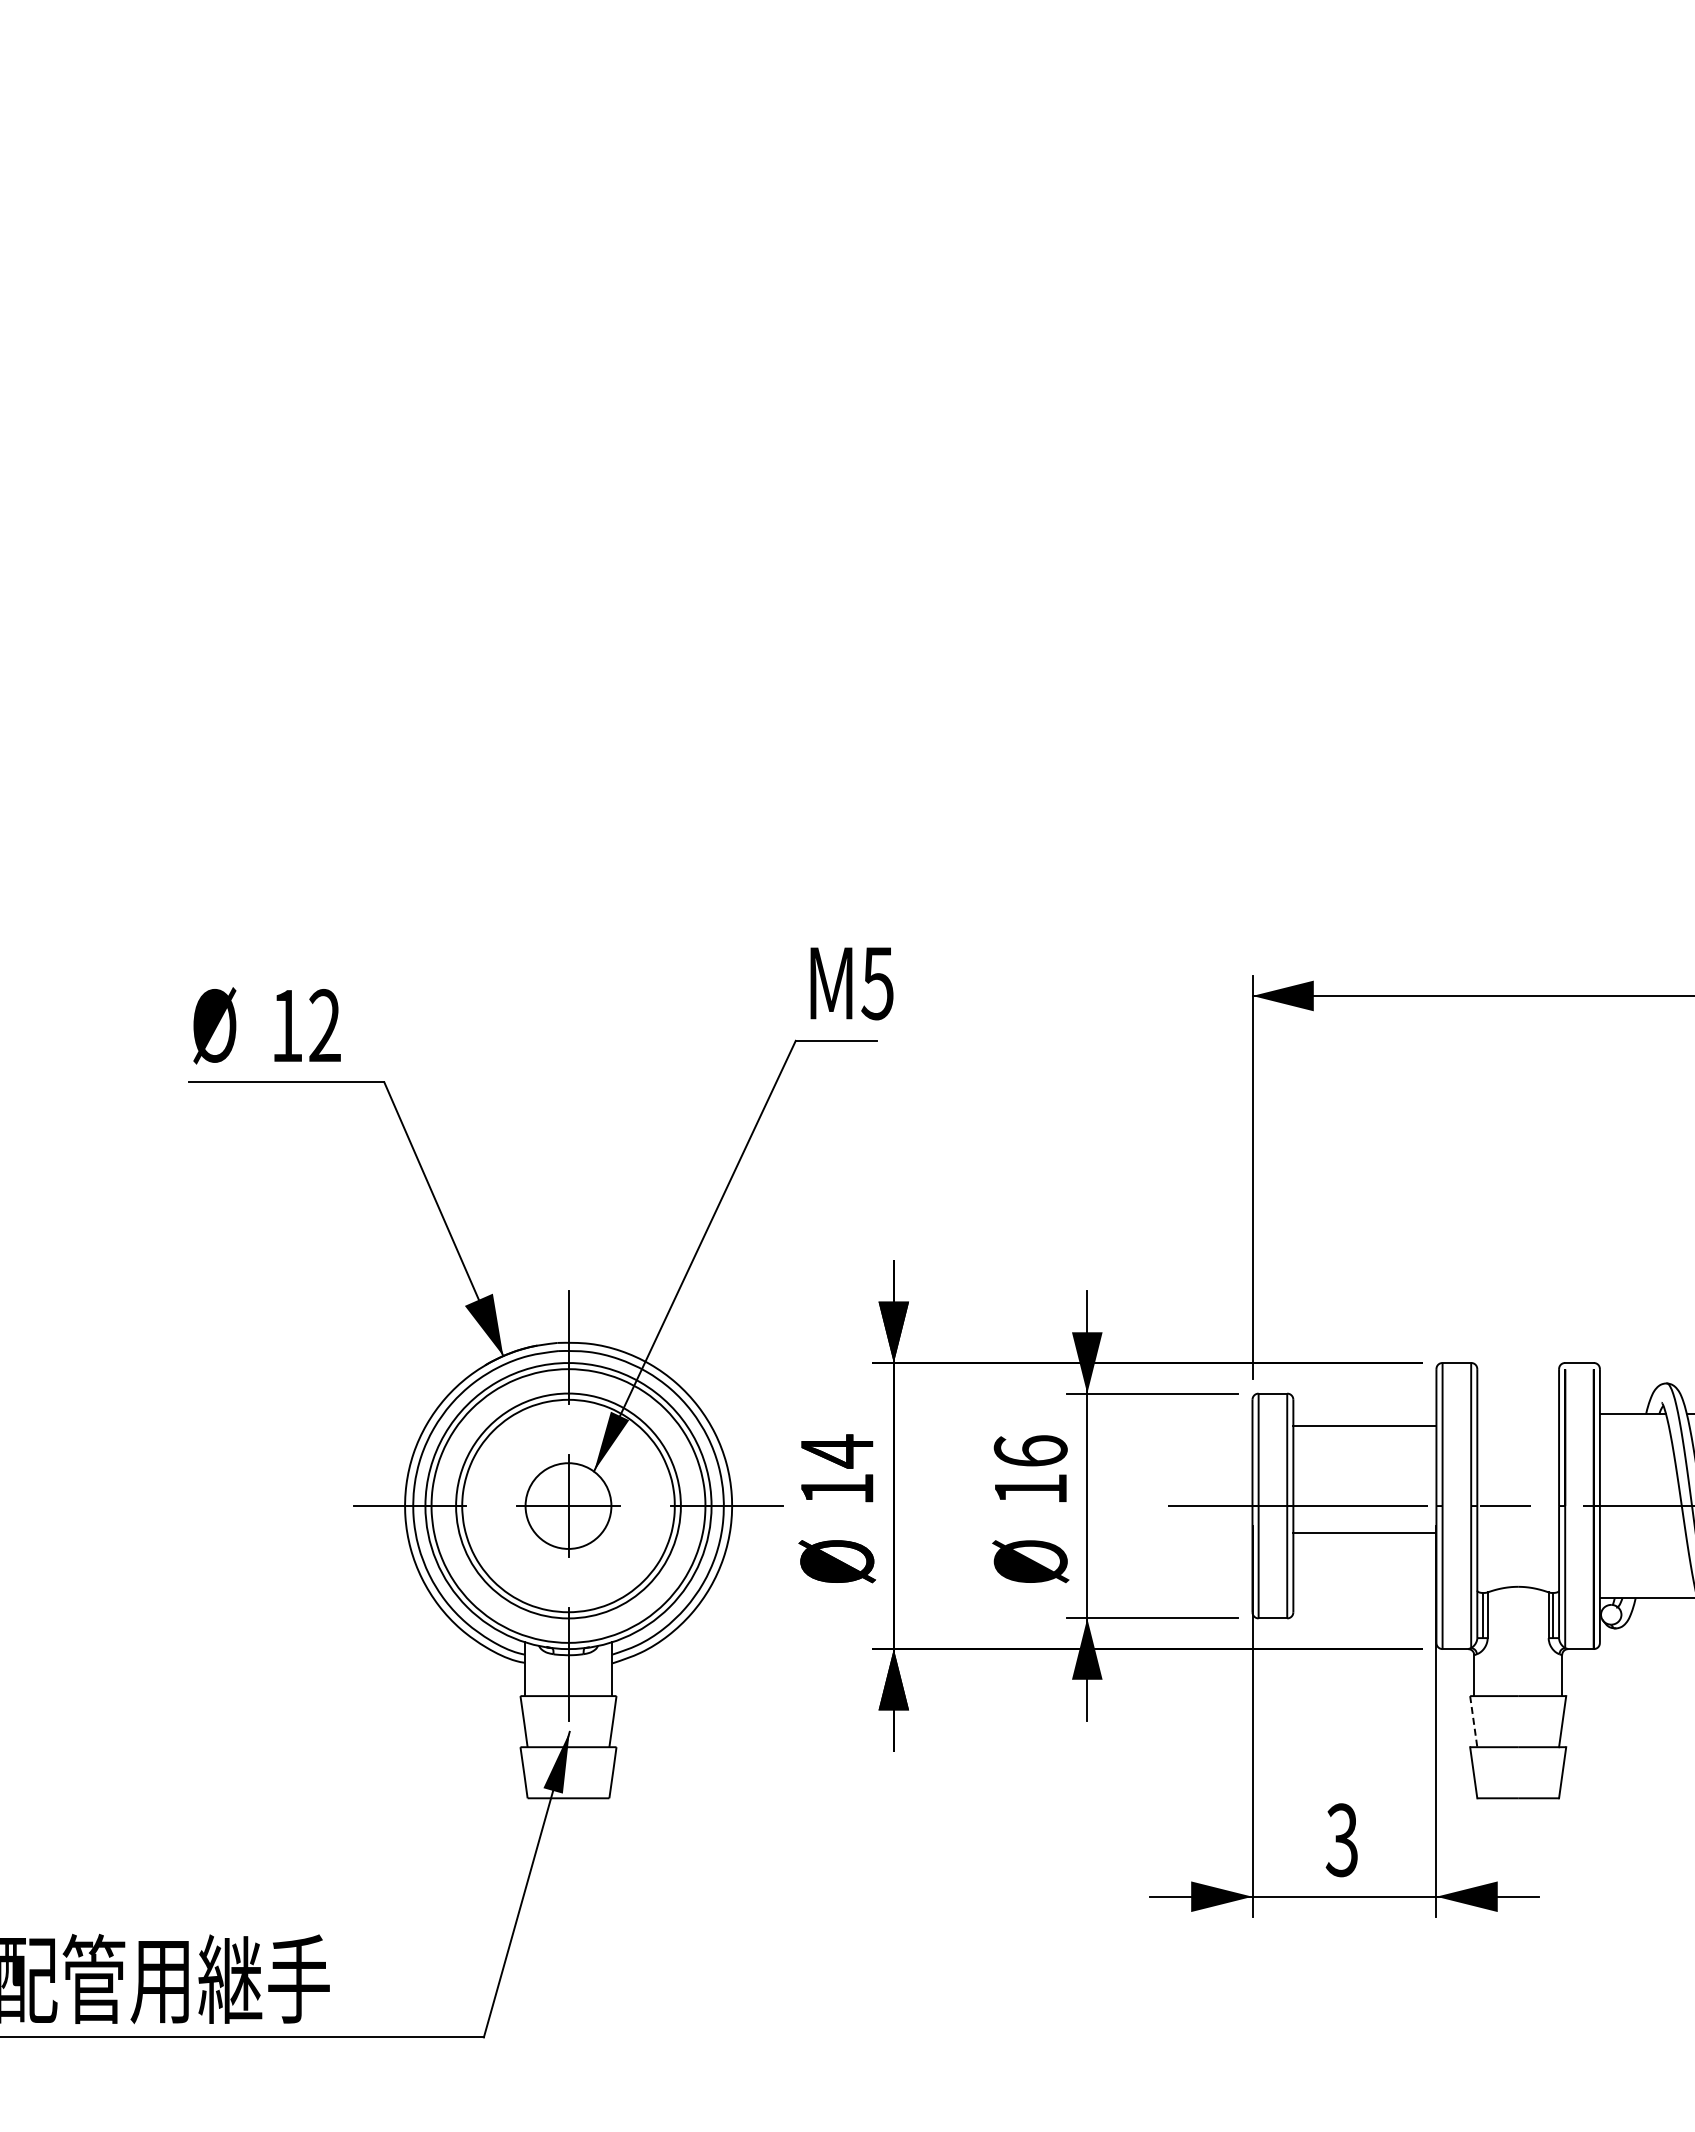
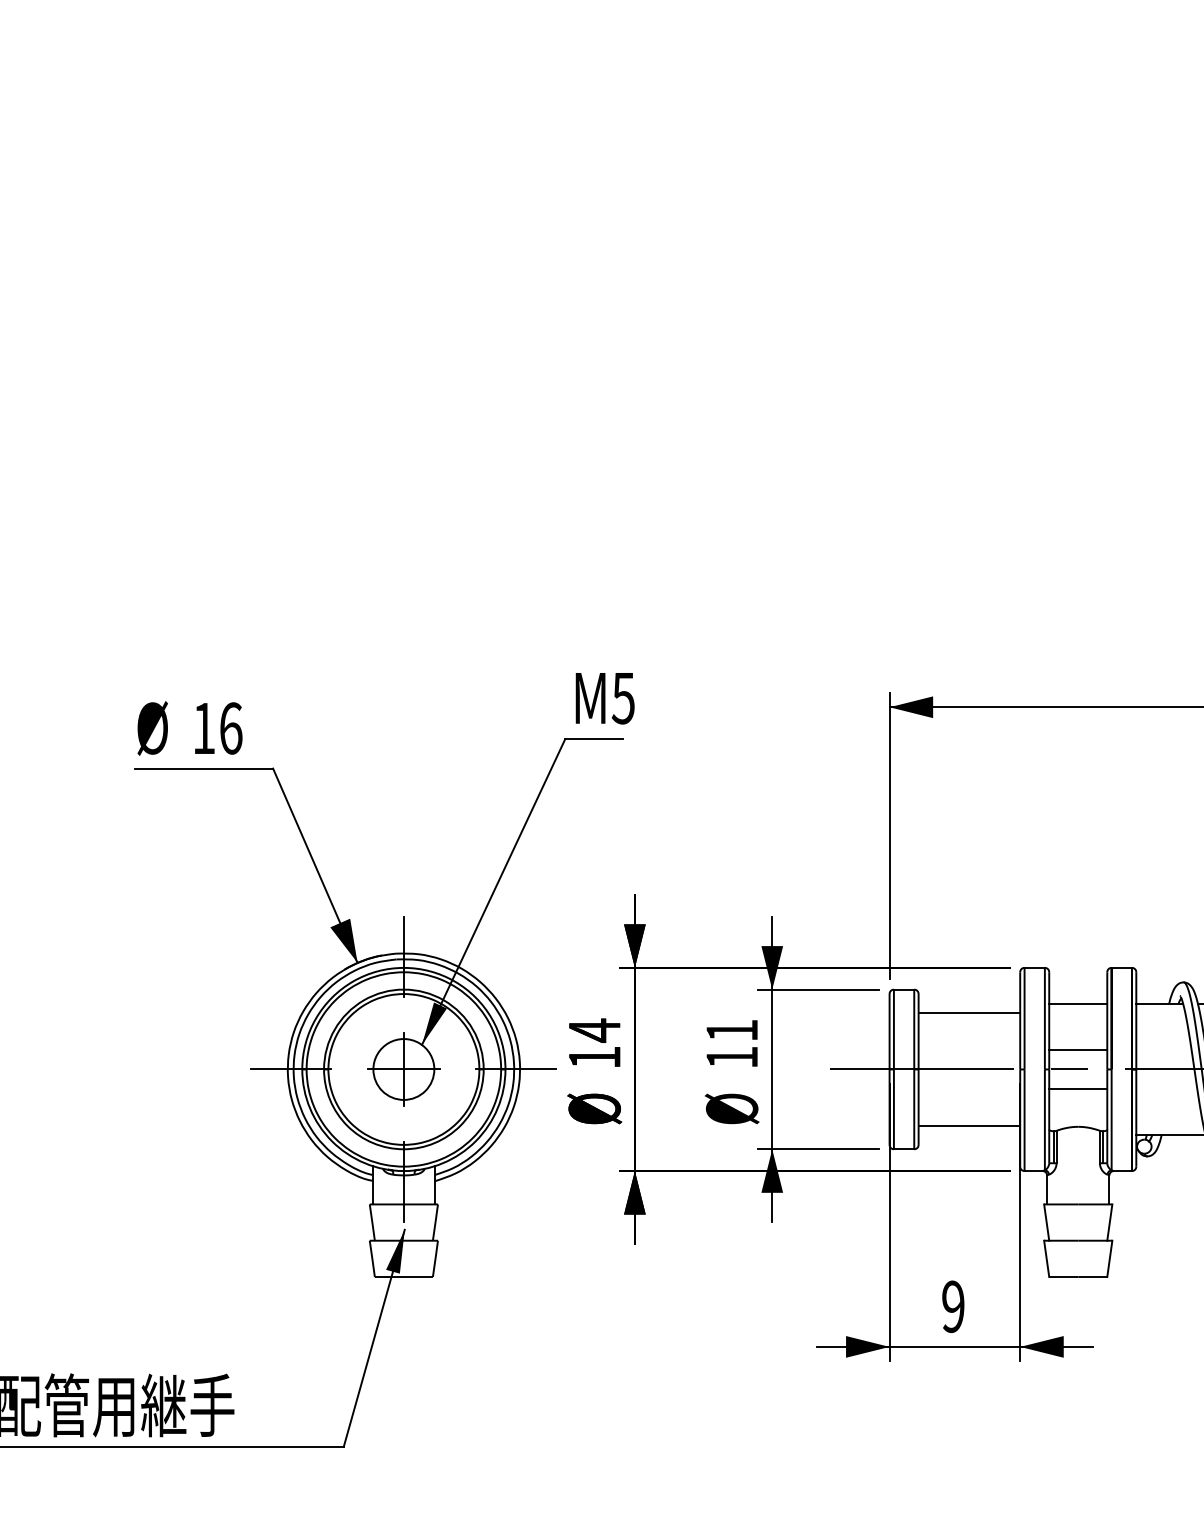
text: (325, 1025) -> (231, 728), 12 -> 16
line: (1518, 1414) -> (1078, 1004), added
text: (1030, 1450) -> (731, 1030), 16 -> 11
line: (1518, 1478) -> (1078, 1049), added
line: (1364, 1532) -> (969, 1125), moved
line: (1518, 1533) -> (1078, 1088), added
line: (1473, 1721) -> (1046, 1222), dashed -> solid
text: (1341, 1840) -> (952, 1306), 3 -> 9

